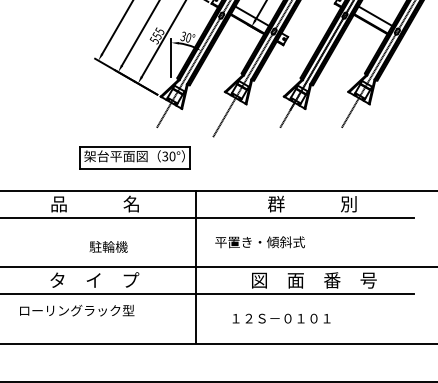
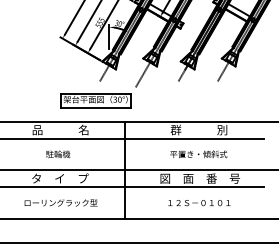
part: (134, 157) -> (95, 100), moved
text: (259, 242) -> (198, 154), moved
text: (109, 247) -> (58, 154), moved
text: (76, 309) -> (60, 202), moved
text: (281, 319) -> (199, 203), moved

